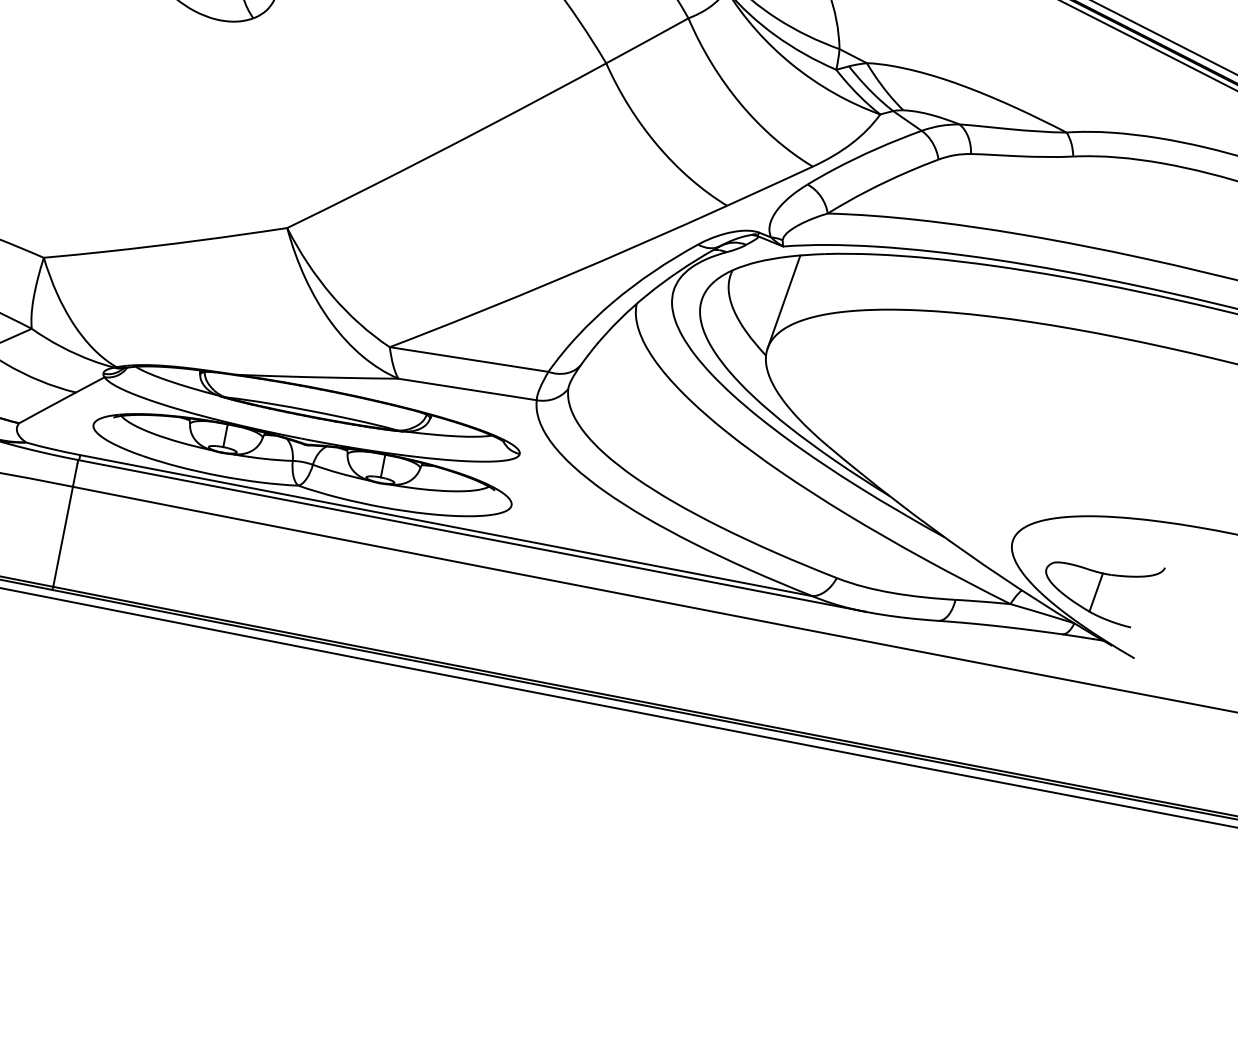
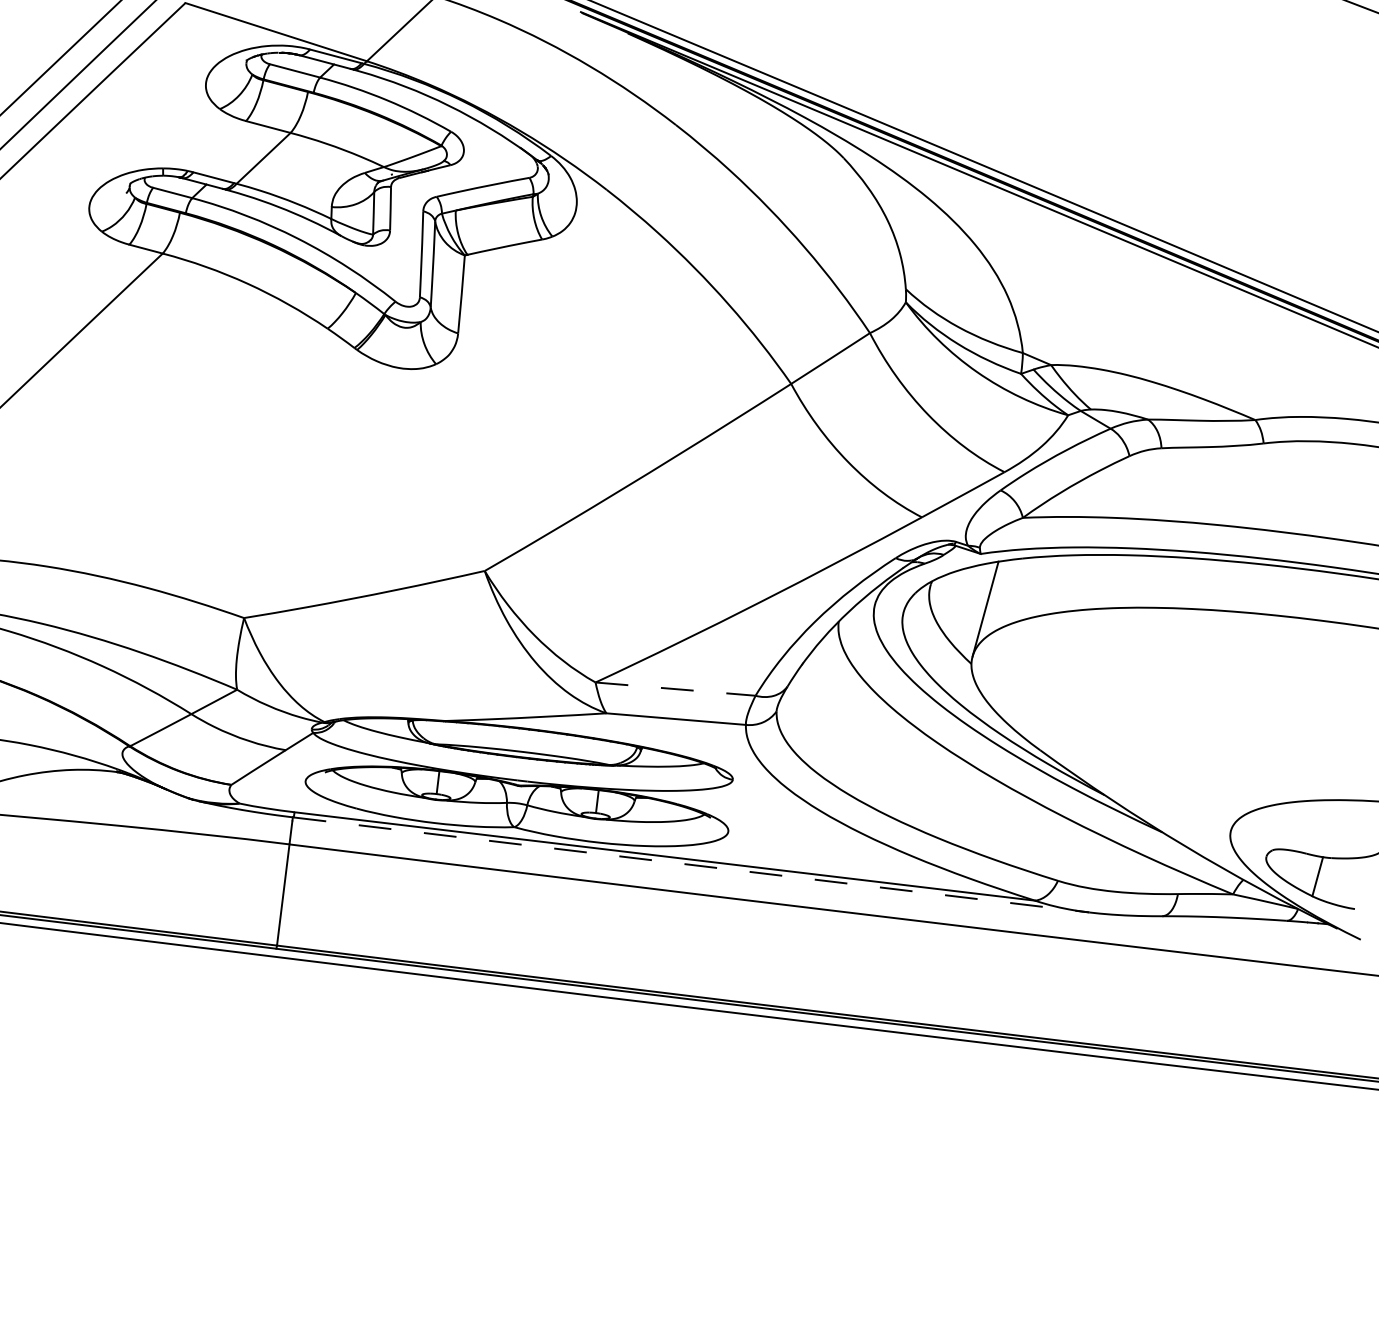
line: (470, 359) -> (676, 689), solid -> dashed
line: (472, 535) -> (691, 864), solid -> dashed

